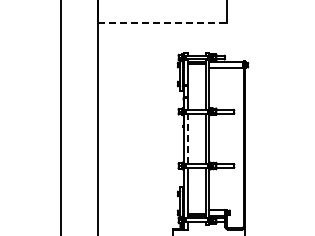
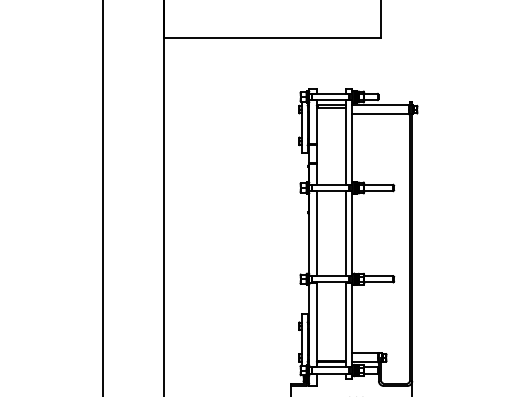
line: (162, 22) -> (273, 37), dashed -> solid
line: (188, 138) -> (317, 232), dashed -> solid

